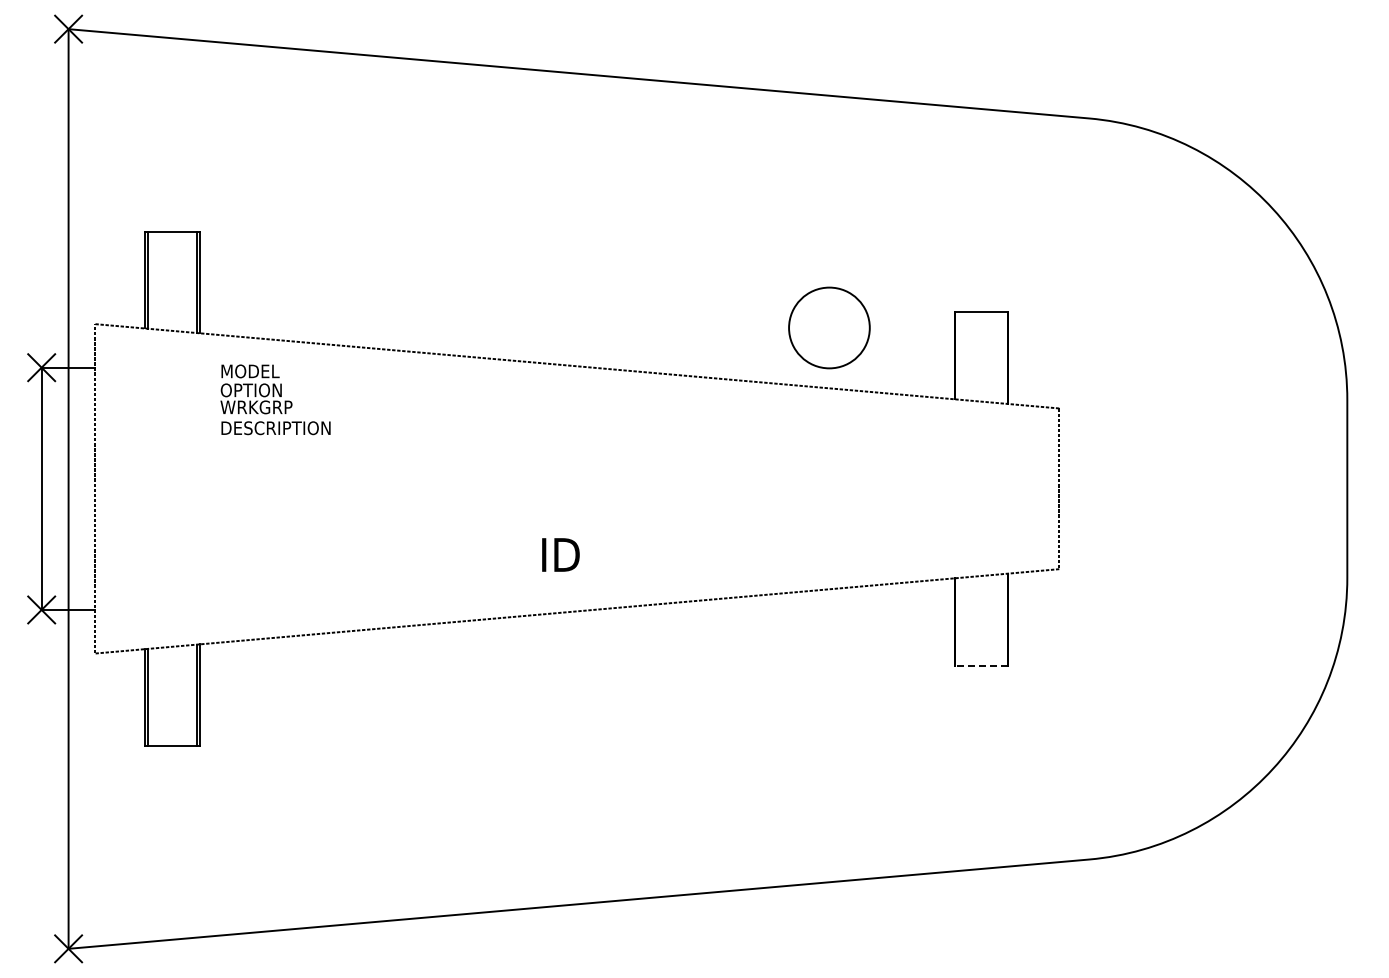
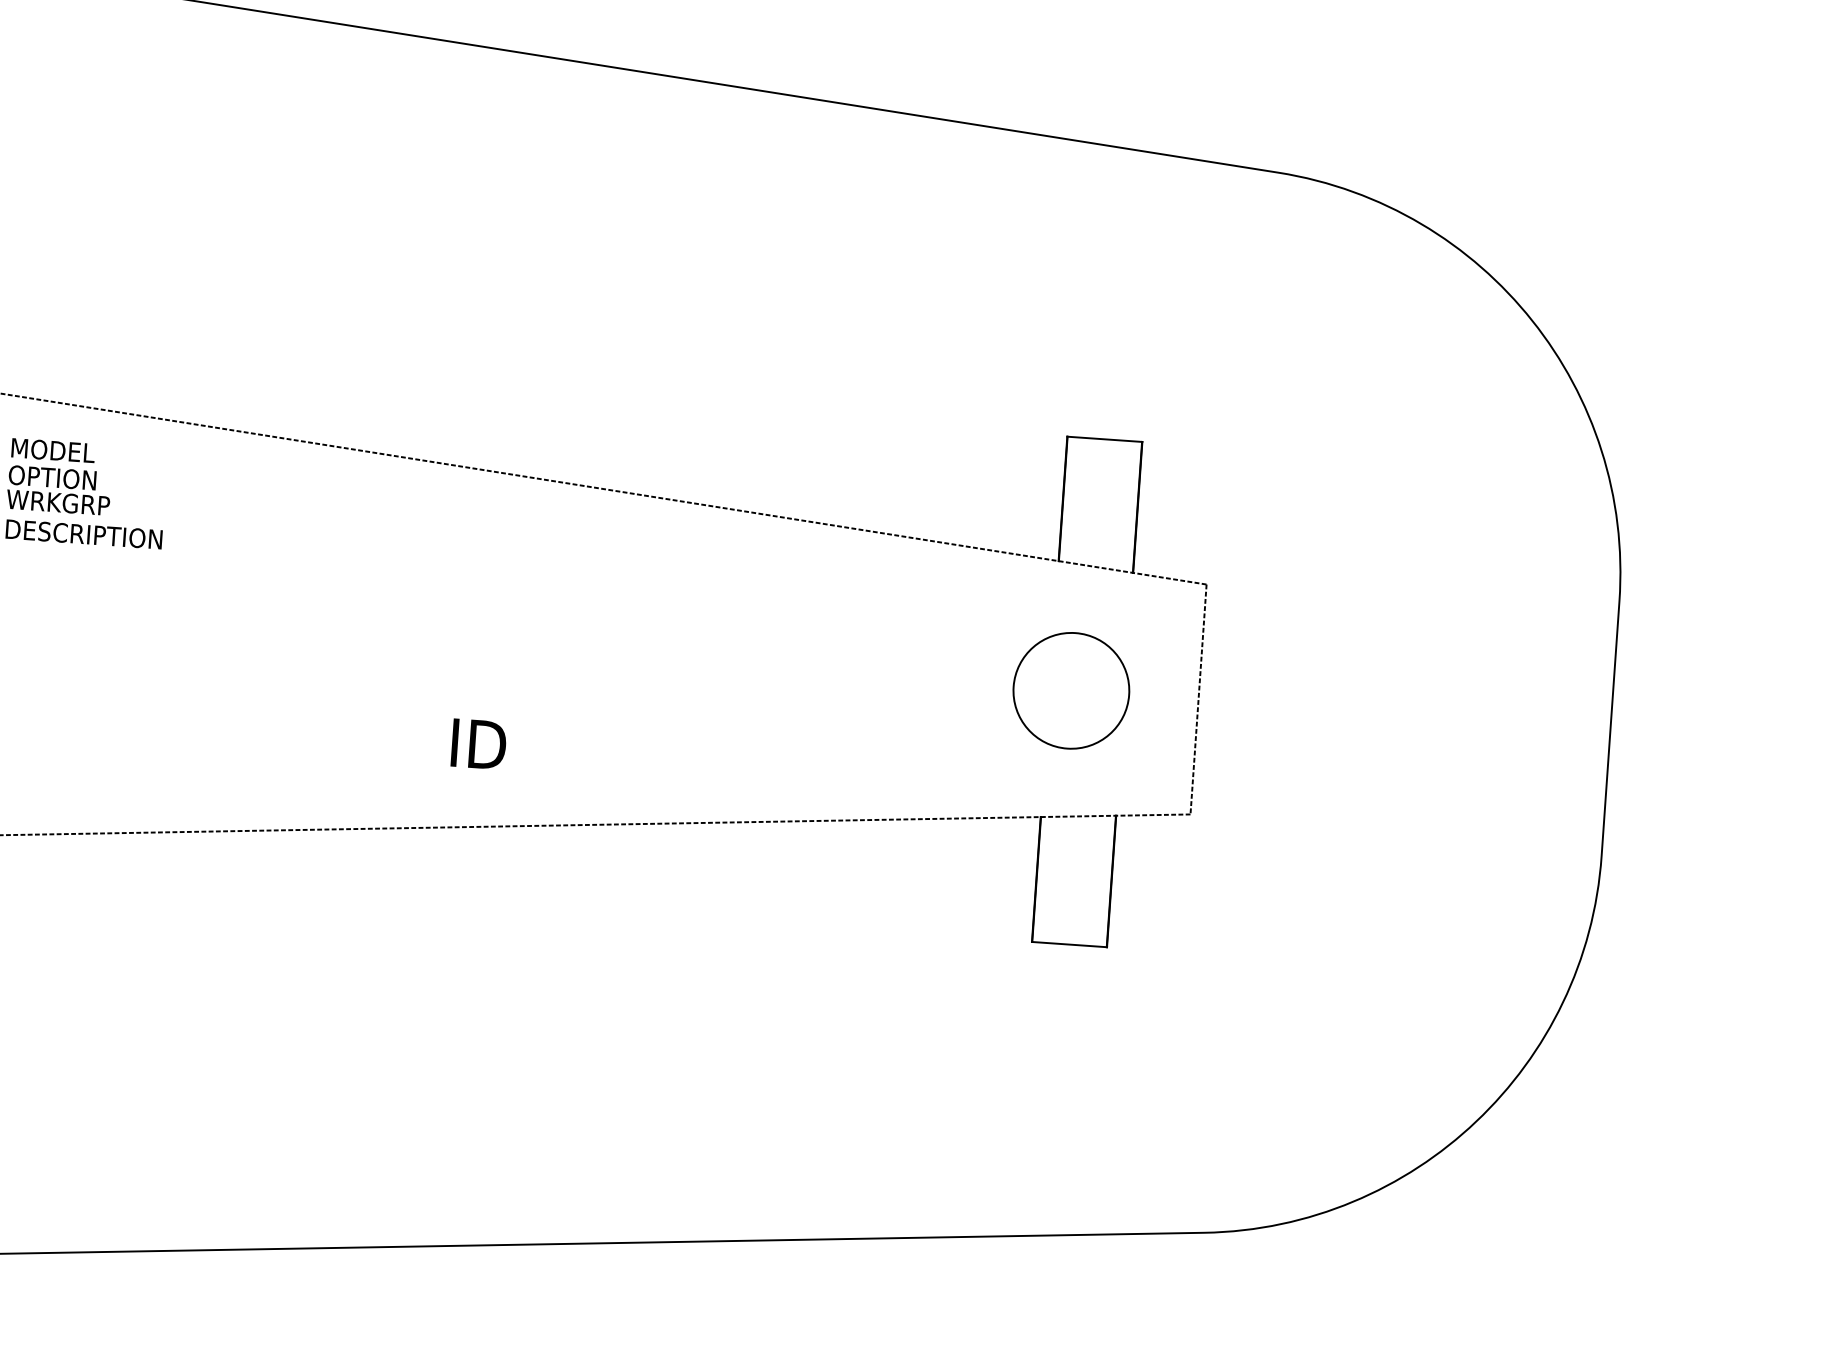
circle: (829, 327) -> (1071, 690), moved
line: (980, 665) -> (1068, 944), dashed -> solid

